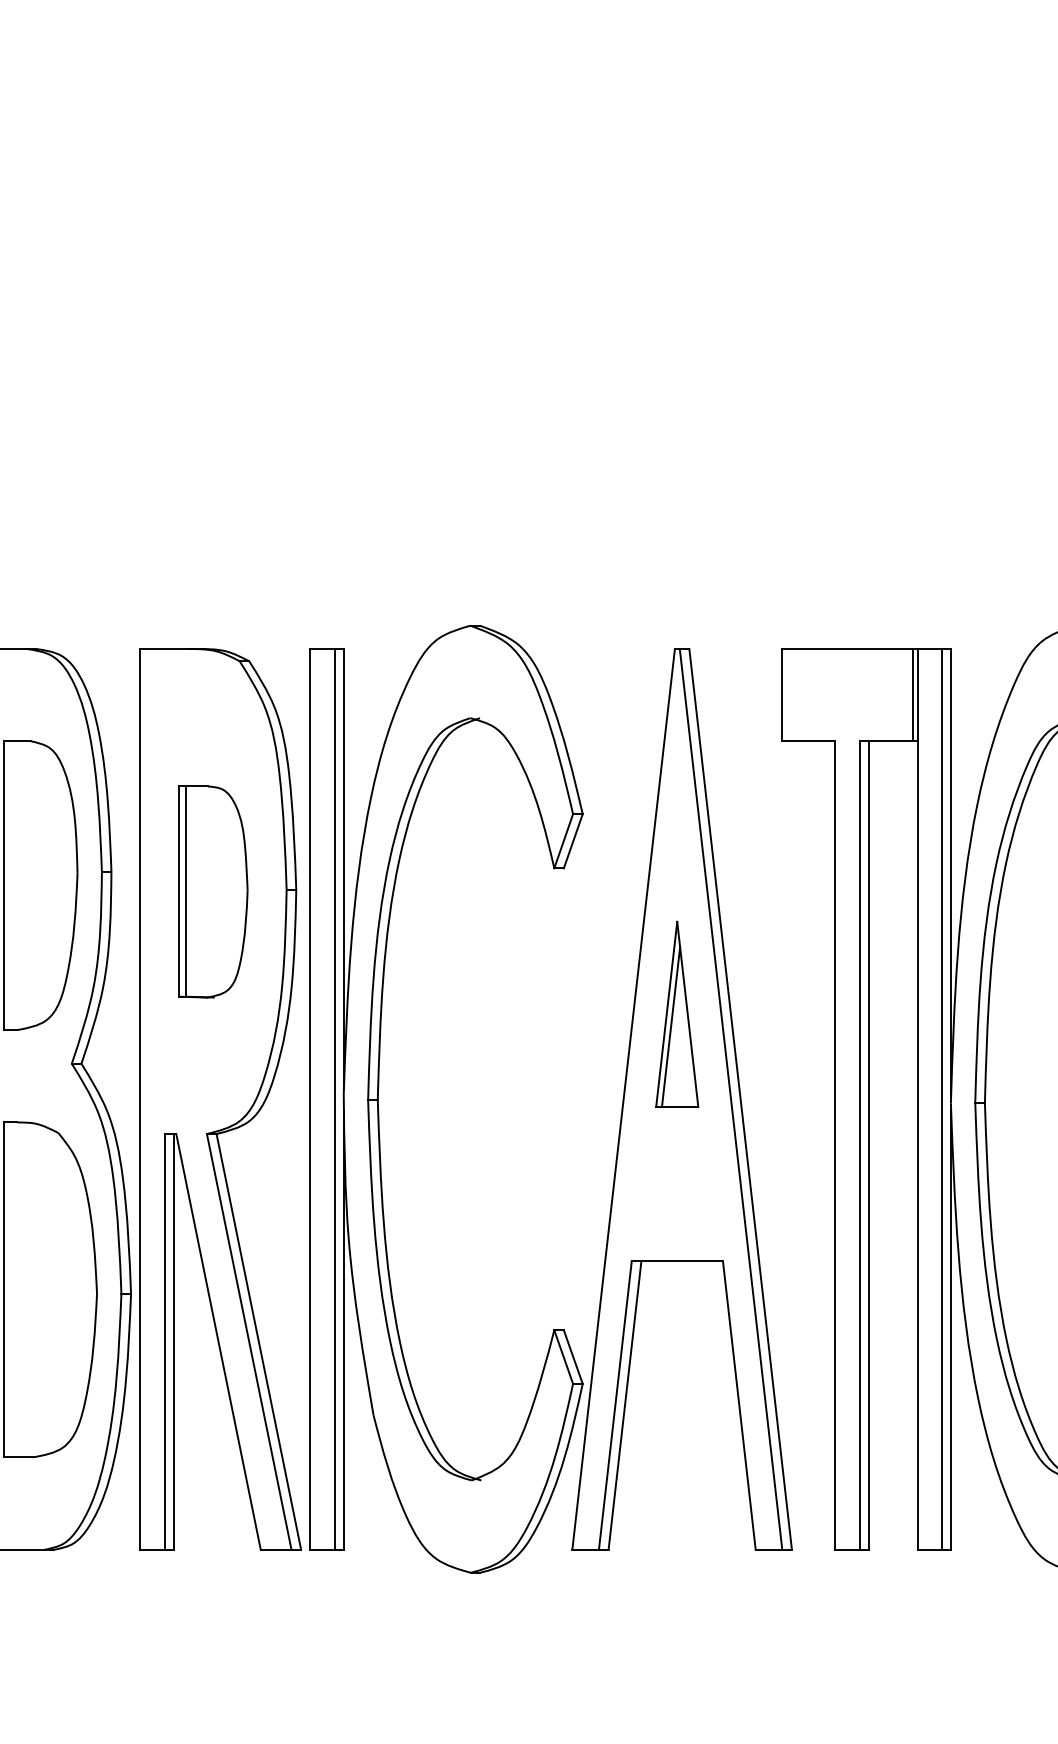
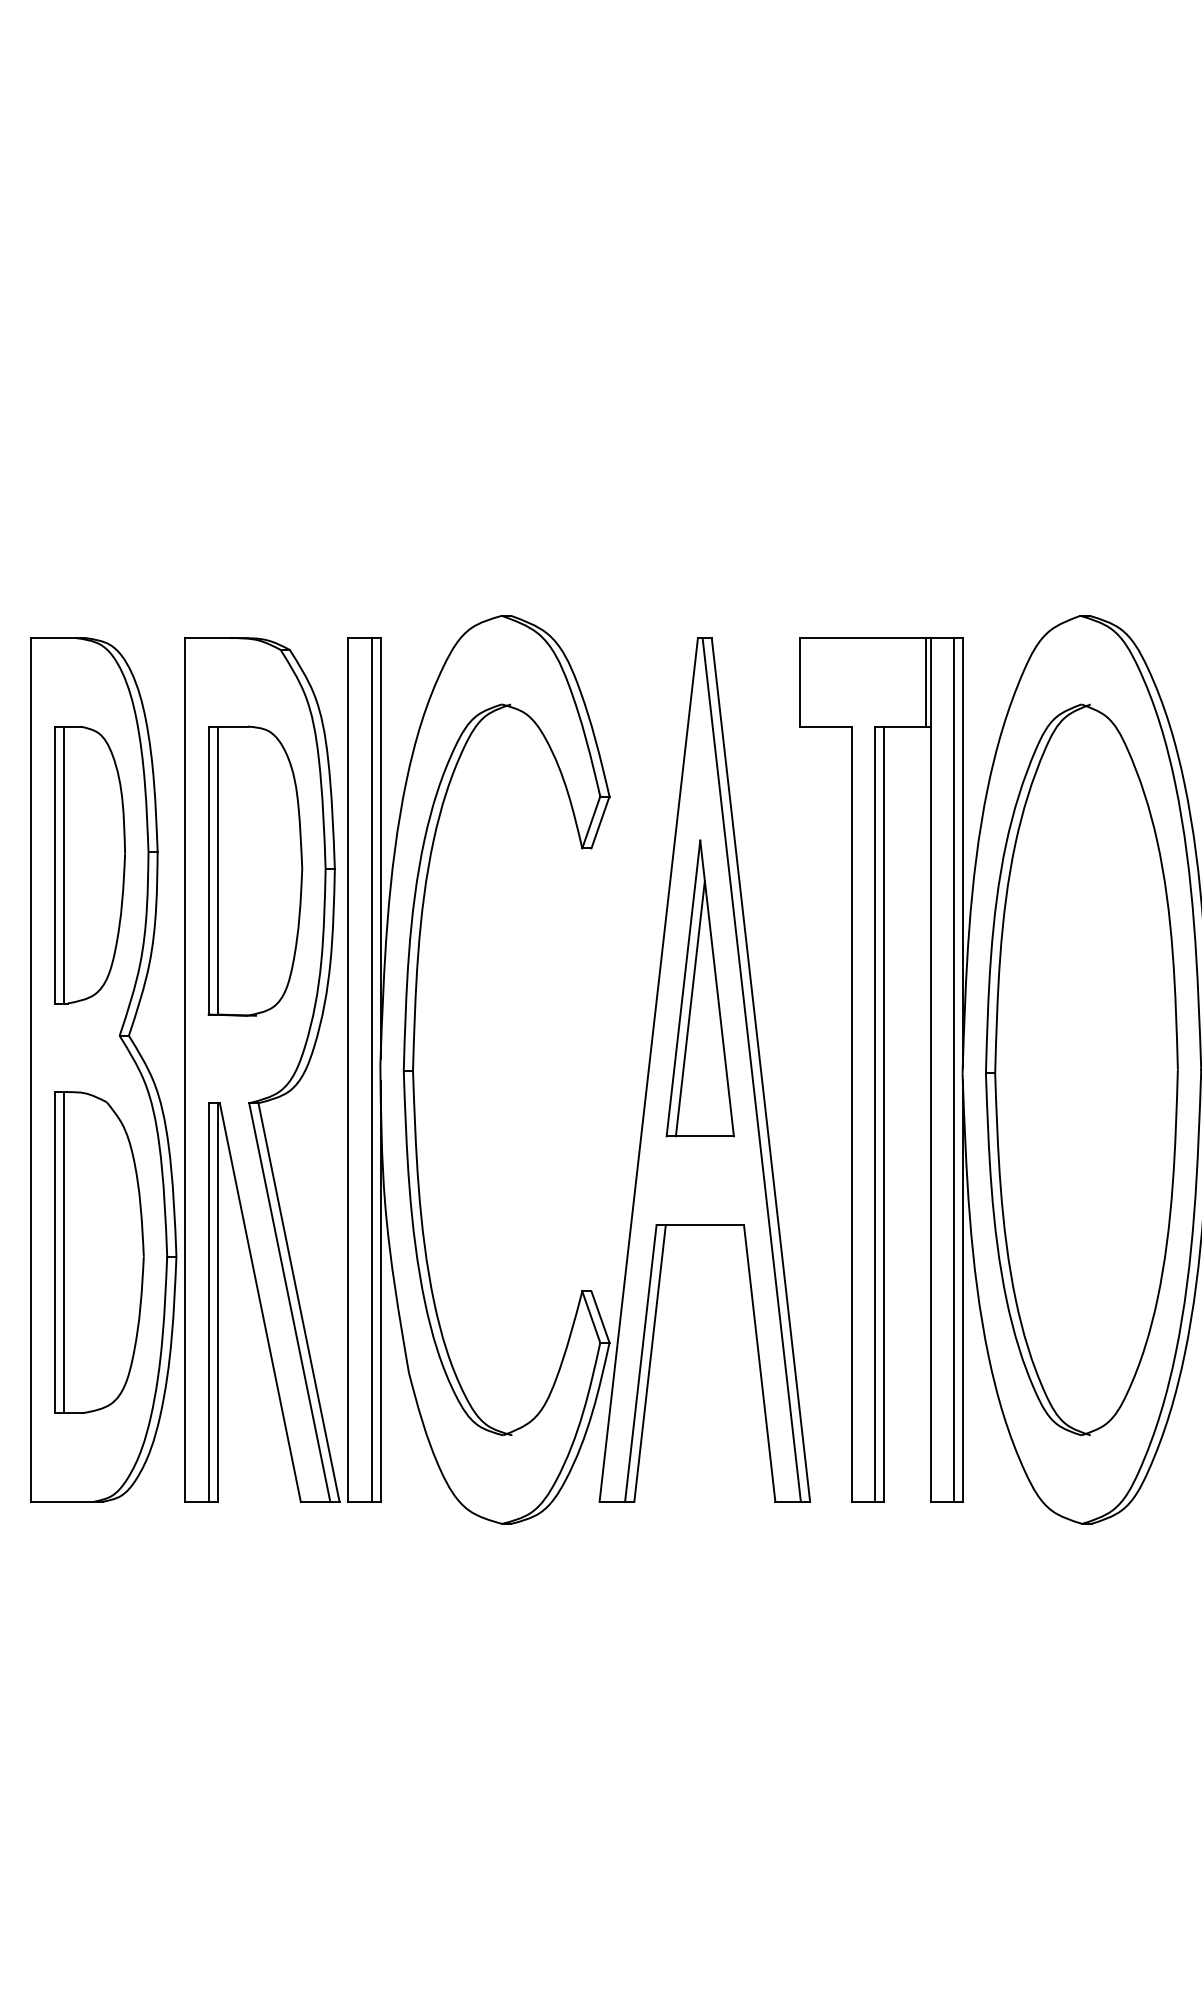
line: (14, 885) -> (64, 864), added
part: (213, 891) -> (255, 870), size x1.43
part: (676, 1014) -> (699, 988), size x1.67
line: (14, 1289) -> (64, 1252), added

